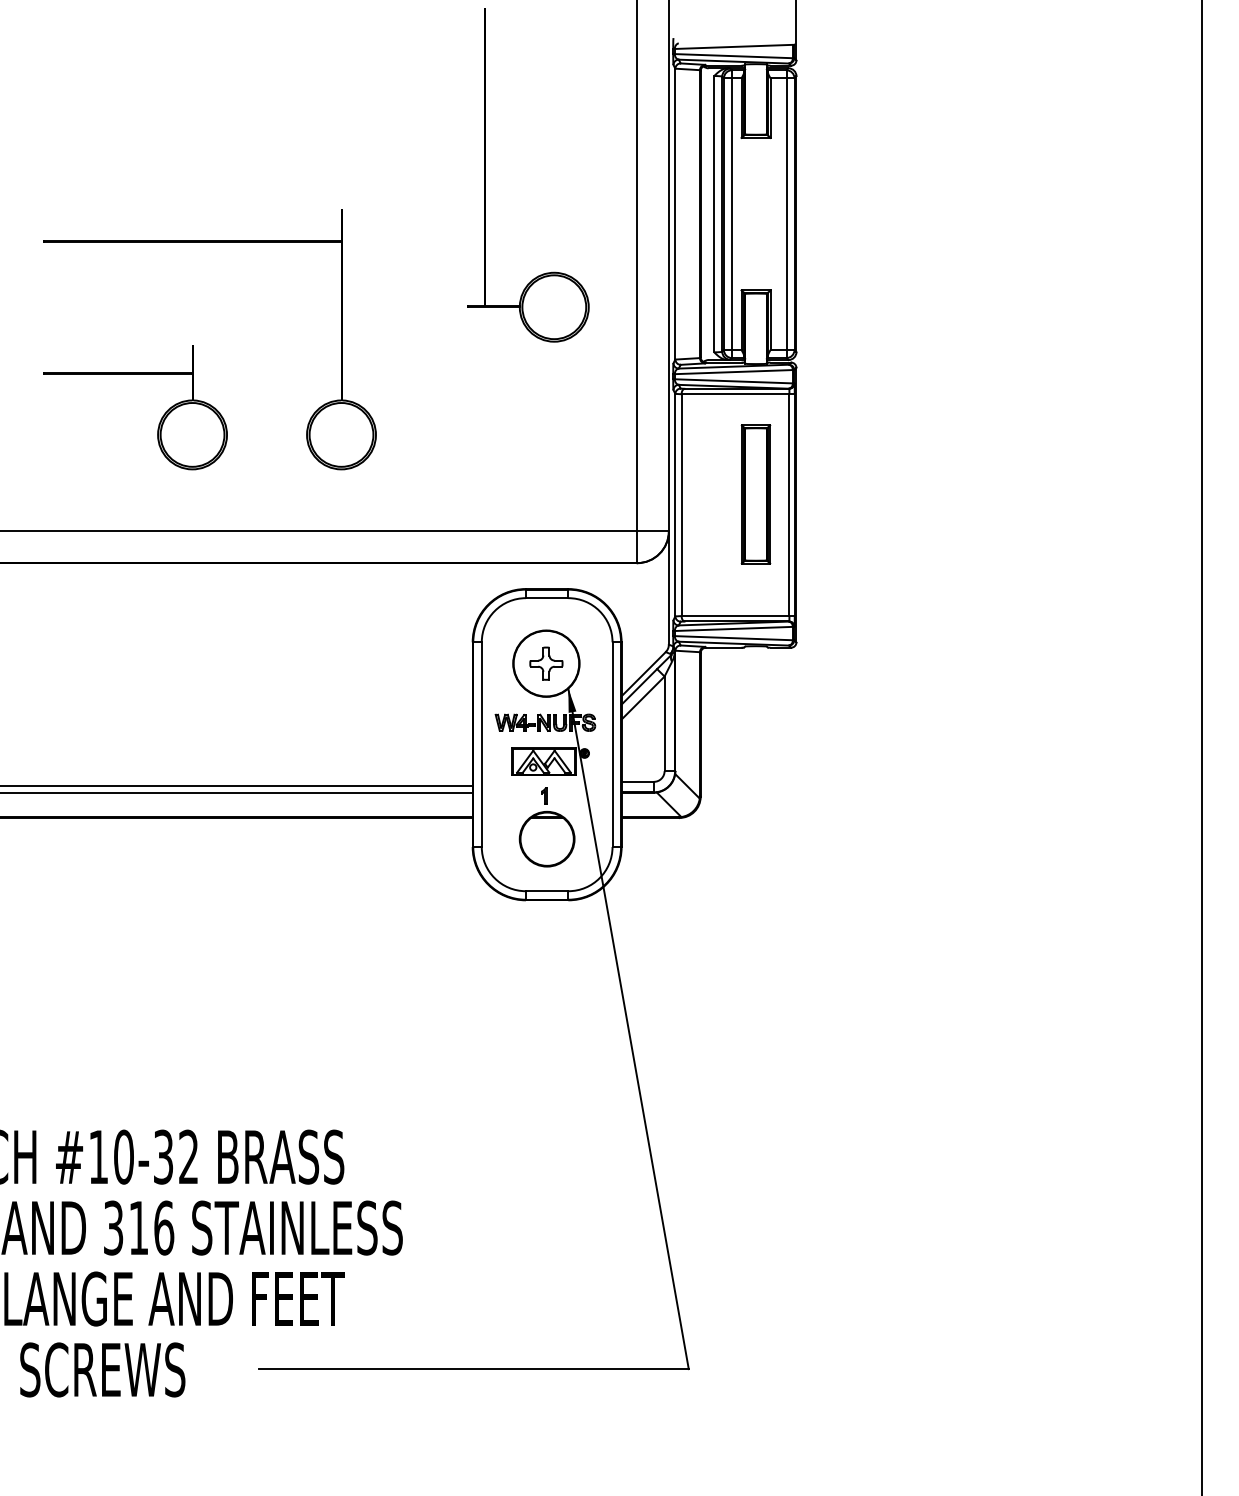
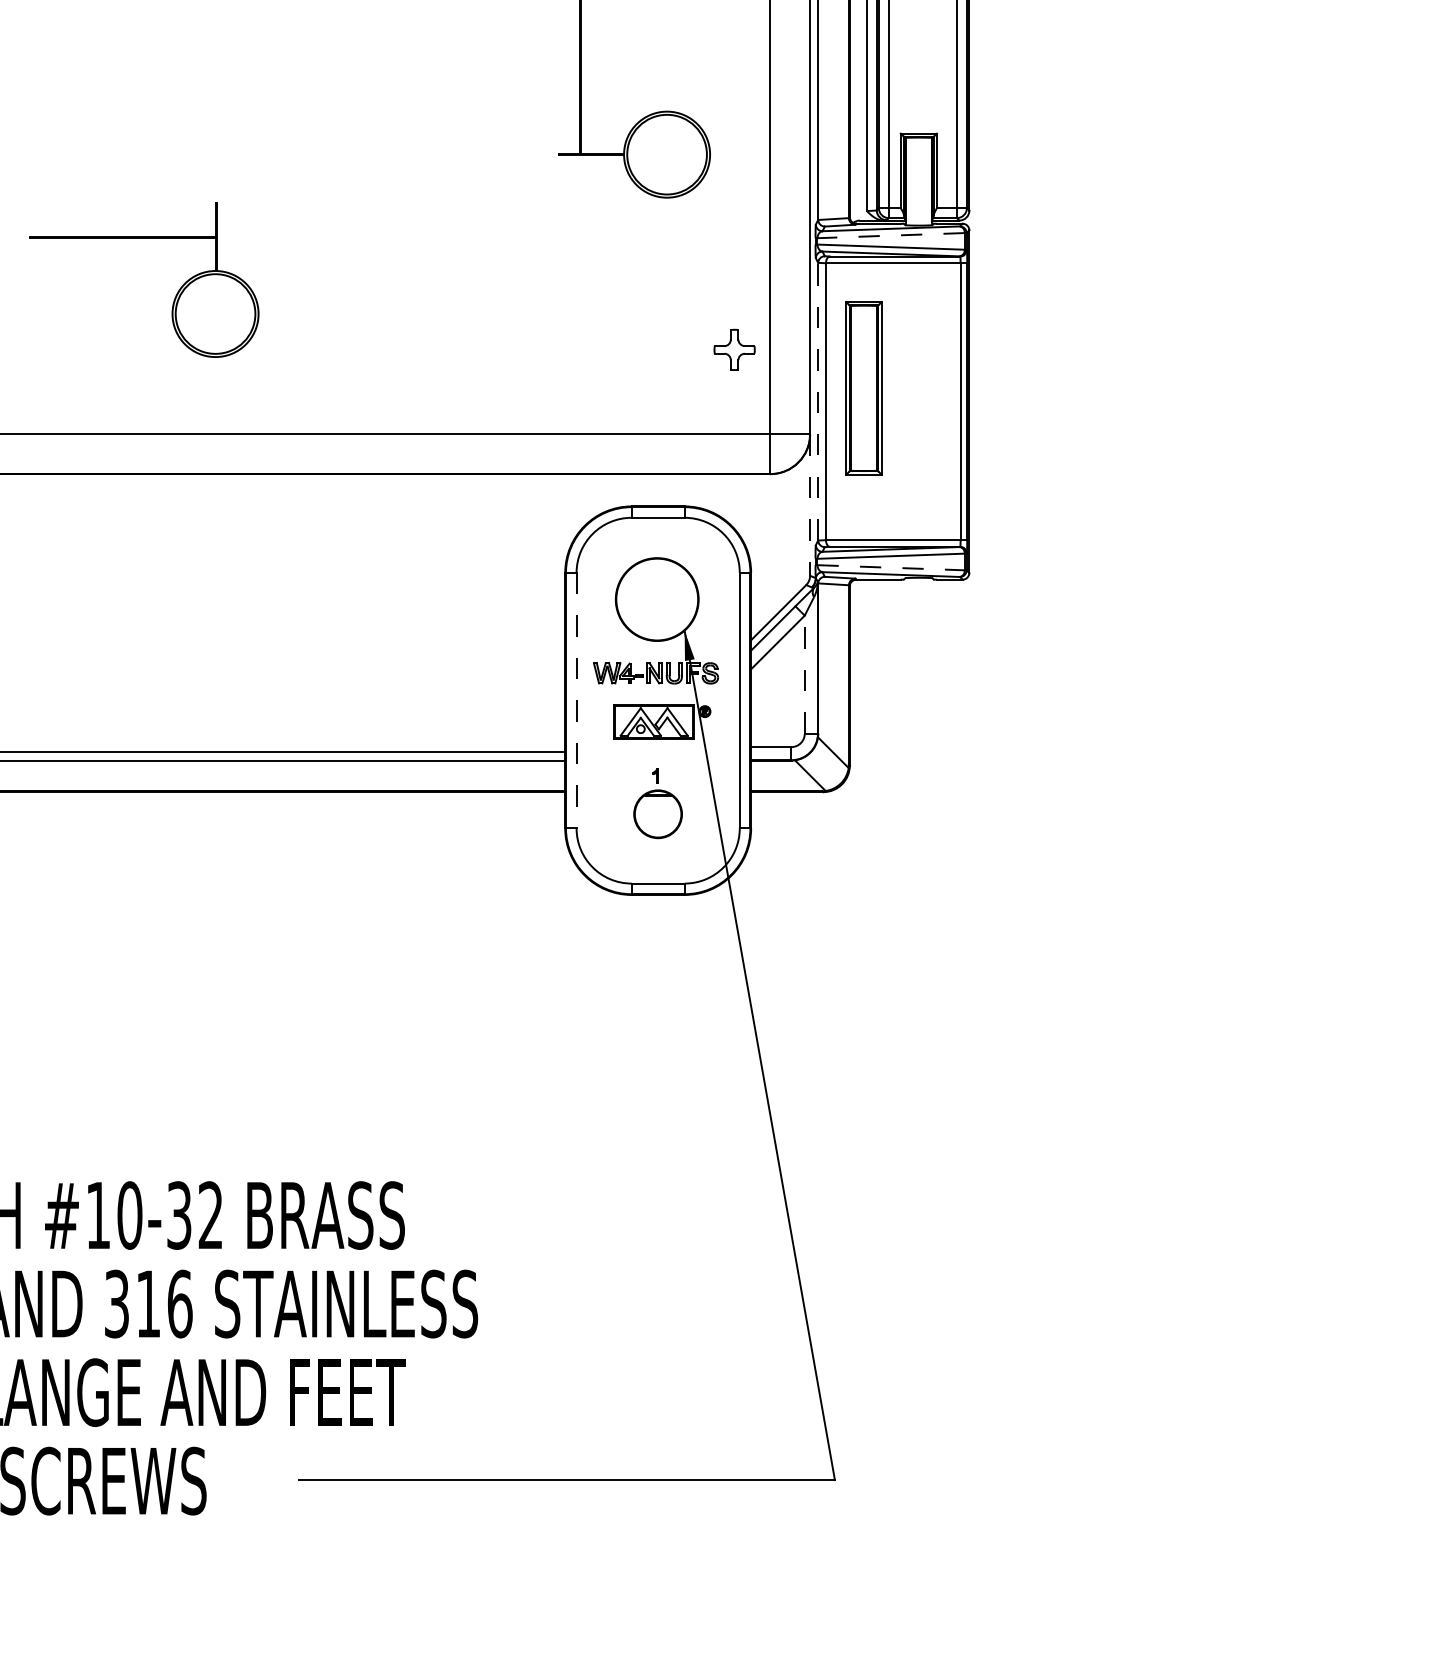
part: (209, 242) -> (236, 73), removed
line: (733, 372) -> (890, 236), solid -> dashed
part: (755, 494) -> (863, 388), moved
line: (675, 504) -> (818, 400), solid -> dashed
line: (668, 587) -> (809, 504), solid -> dashed
line: (734, 638) -> (892, 568), solid -> dashed
part: (546, 663) -> (734, 349), moved
line: (664, 723) -> (804, 674), solid -> dashed
line: (481, 745) -> (576, 701), solid -> dashed
part: (546, 827) -> (657, 804), size x0.7

